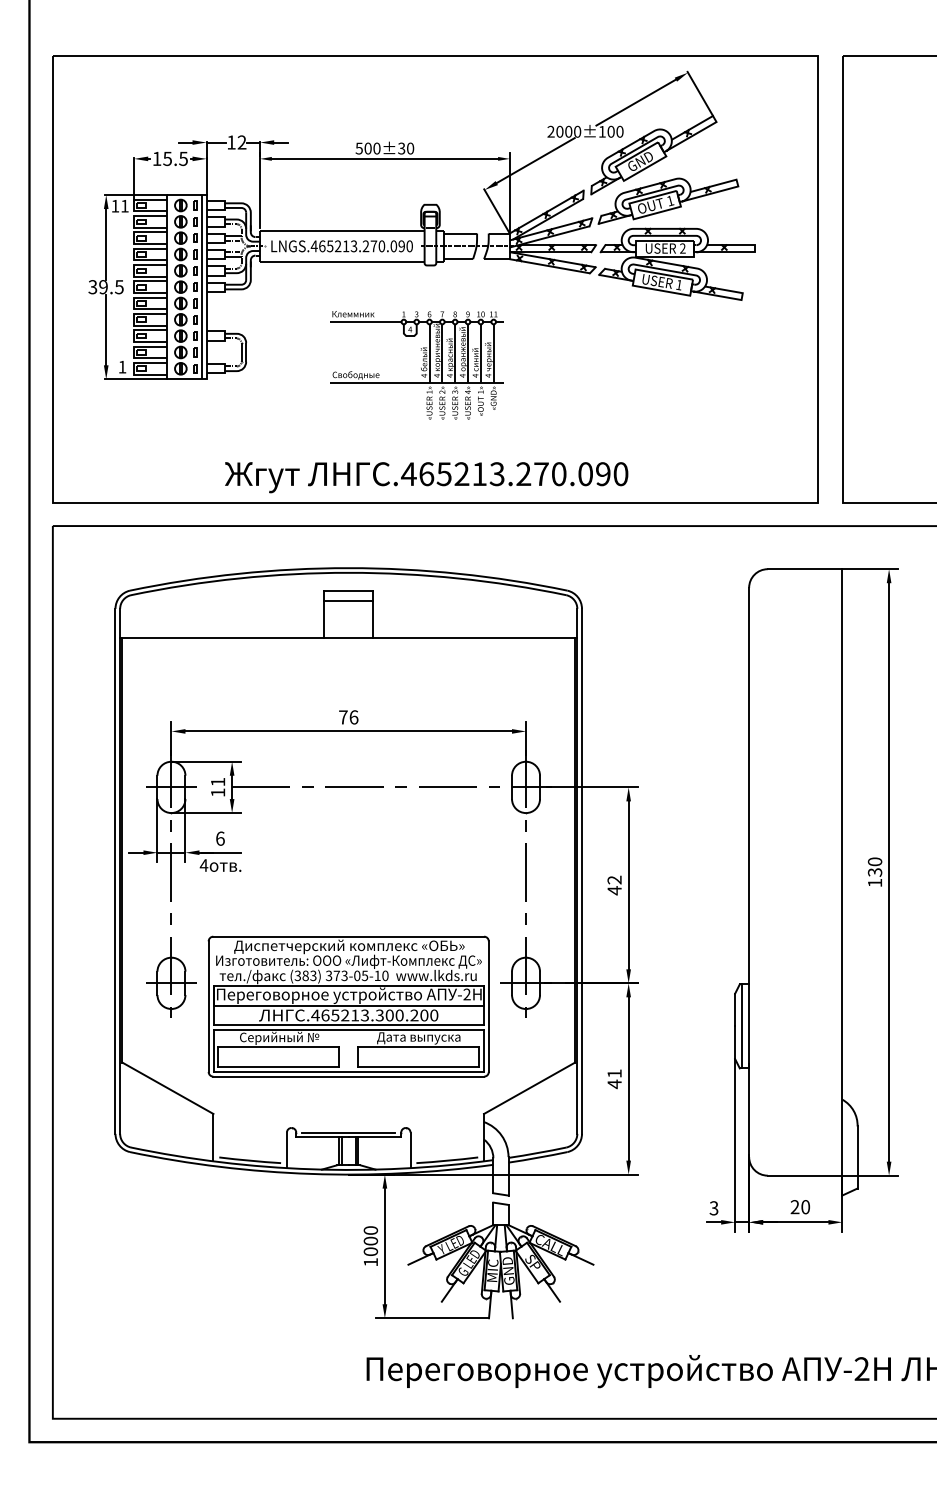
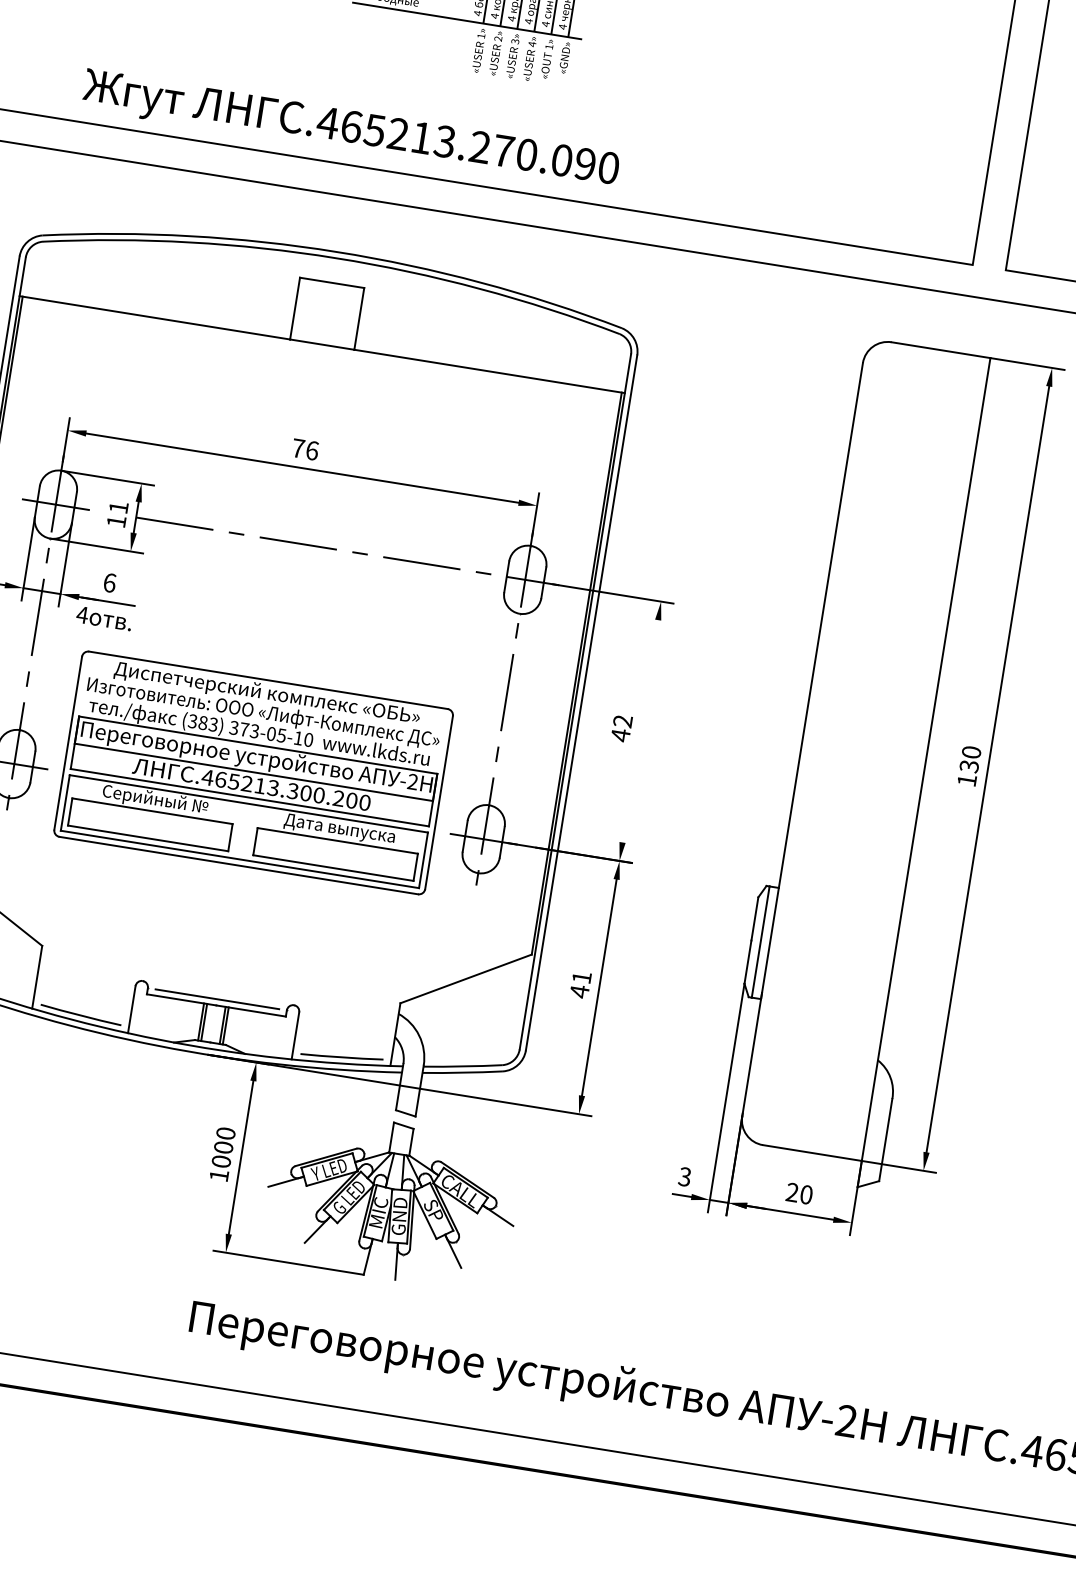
text: (426, 477) -> (350, 131), moved
line: (348, 600) -> (329, 294), removed
line: (628, 885) -> (640, 731), removed
part: (348, 1006) -> (253, 772), moved

